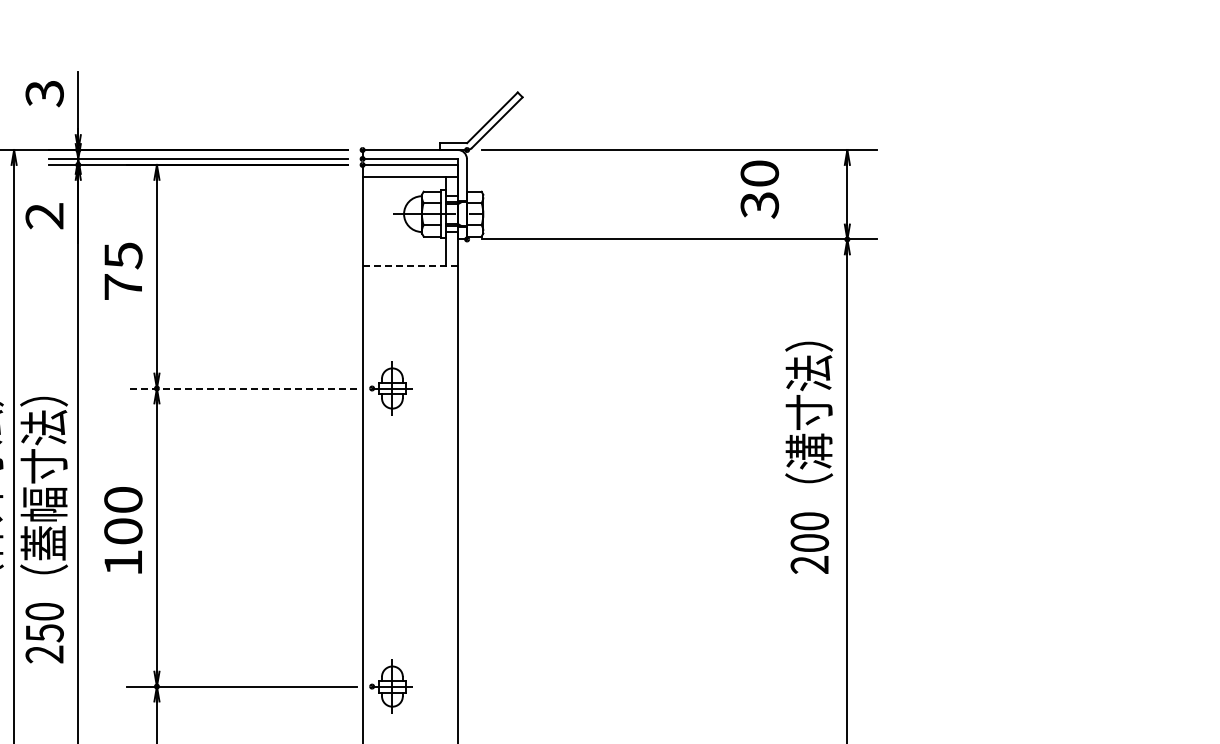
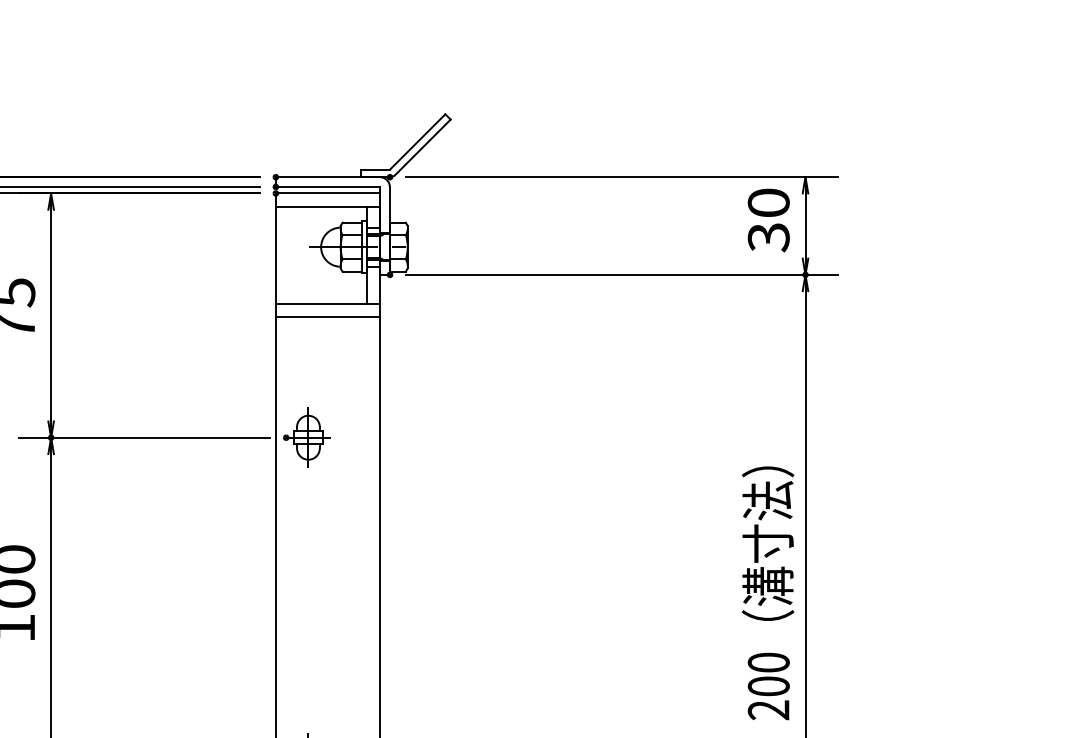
text: (759, 189) -> (768, 220), moved
line: (410, 266) -> (328, 304), dashed -> solid
line: (410, 278) -> (328, 317), added
line: (241, 388) -> (143, 437), dashed -> solid
text: (809, 457) -> (768, 592), moved

